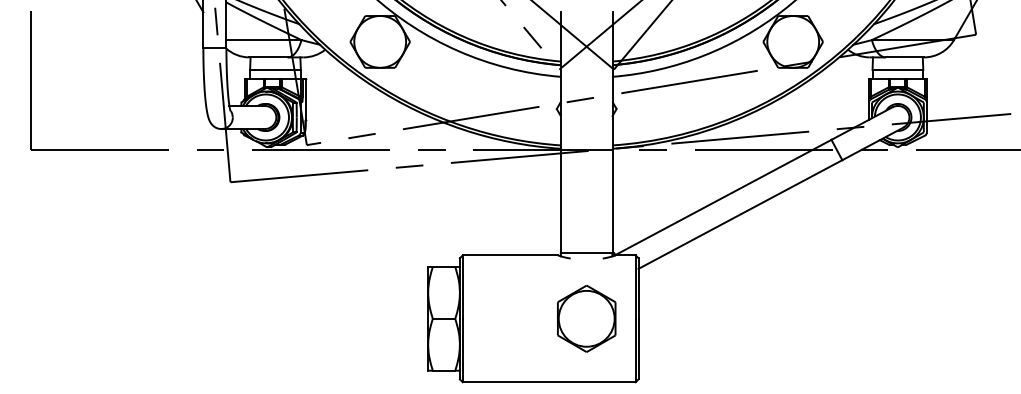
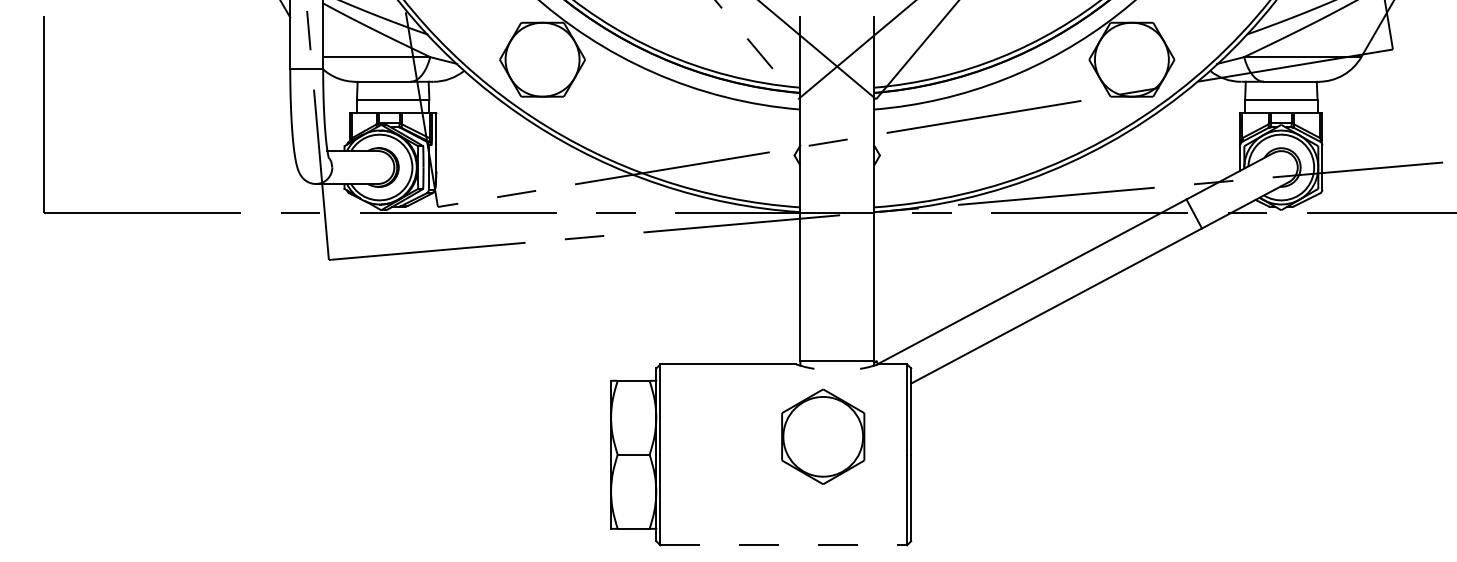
part: (586, 318) -> (823, 436), moved
line: (549, 382) -> (784, 545), solid -> dashed

